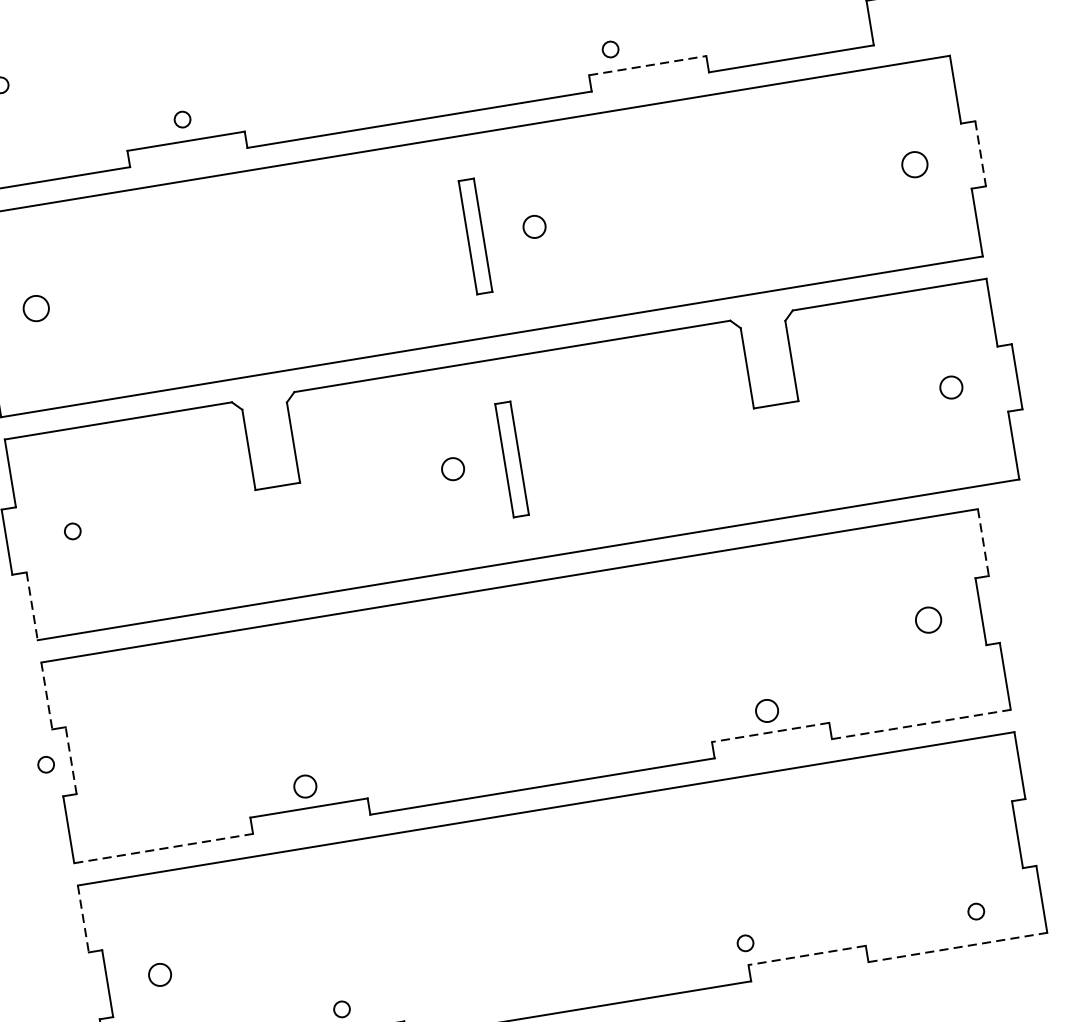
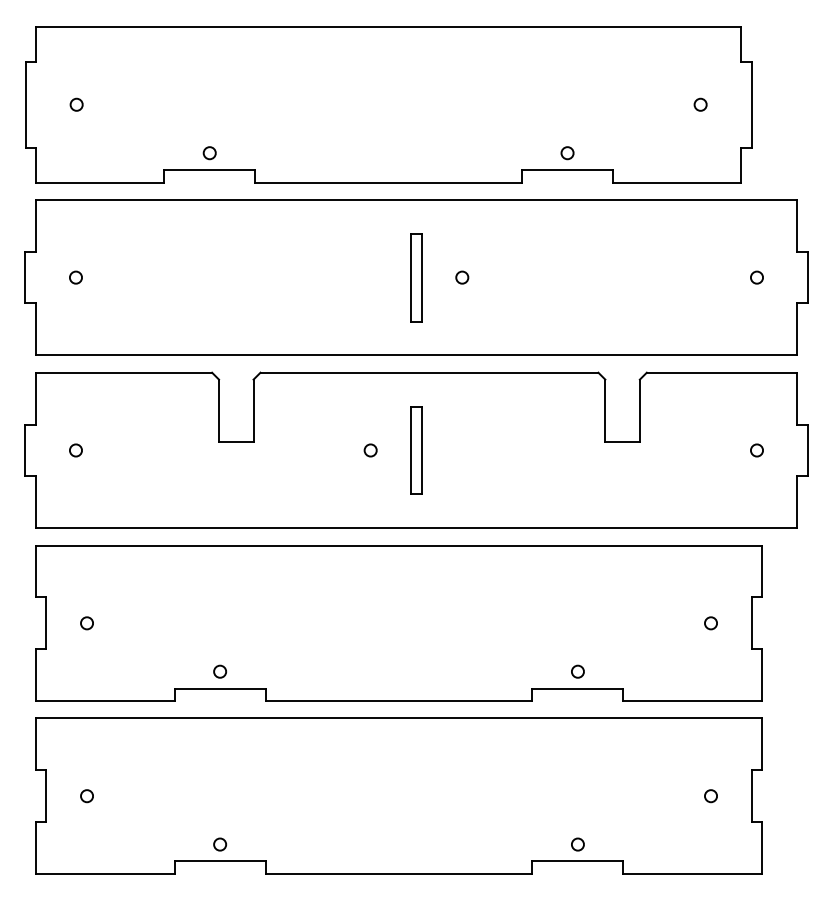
circle: (610, 49) -> (567, 153), moved
line: (648, 64) -> (568, 169), dashed -> solid
line: (980, 155) -> (807, 278), dashed -> solid
circle: (914, 164) -> (756, 277), size x0.62
circle: (534, 226) -> (462, 277), size x0.71
circle: (35, 308) -> (75, 277), size x0.62
circle: (950, 387) -> (756, 450), size x0.71
circle: (452, 469) -> (370, 450), size x0.71
line: (984, 542) -> (762, 571), dashed -> solid
line: (32, 606) -> (36, 502), dashed -> solid
circle: (927, 620) -> (710, 623), size x0.62
line: (47, 695) -> (36, 571), dashed -> solid
circle: (766, 710) -> (577, 671), size x0.71
line: (922, 724) -> (693, 701), dashed -> solid
line: (770, 732) -> (577, 688), dashed -> solid
line: (71, 760) -> (46, 623), dashed -> solid
circle: (45, 765) -> (86, 623), moved
circle: (305, 786) -> (220, 671), size x0.71
line: (163, 849) -> (105, 701), dashed -> solid
circle: (975, 912) -> (710, 796), moved
line: (83, 919) -> (36, 744), dashed -> solid
circle: (744, 943) -> (577, 844), moved
line: (958, 946) -> (693, 873), dashed -> solid
line: (806, 955) -> (577, 861), dashed -> solid
circle: (159, 975) -> (86, 796), size x0.71

